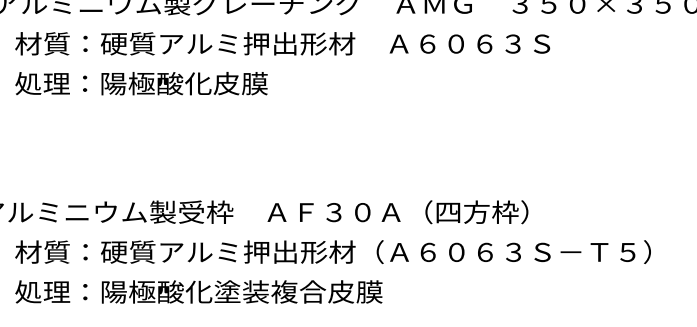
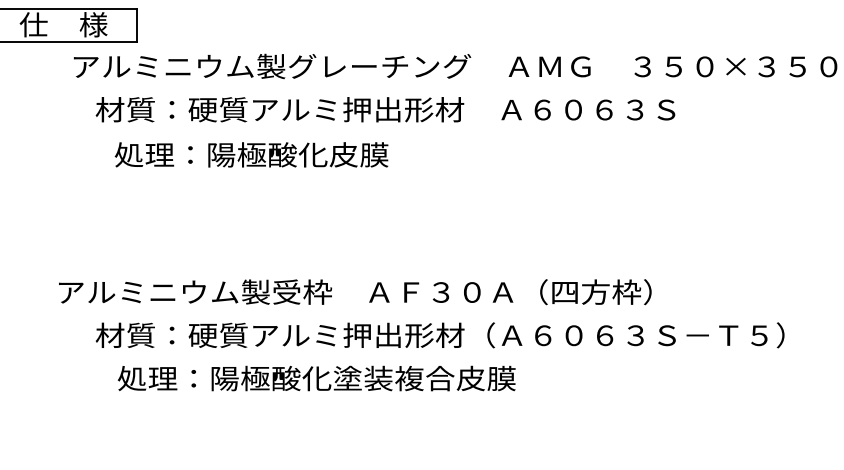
text: (141, 83) -> (251, 154), moved
text: (198, 291) -> (316, 378), moved

